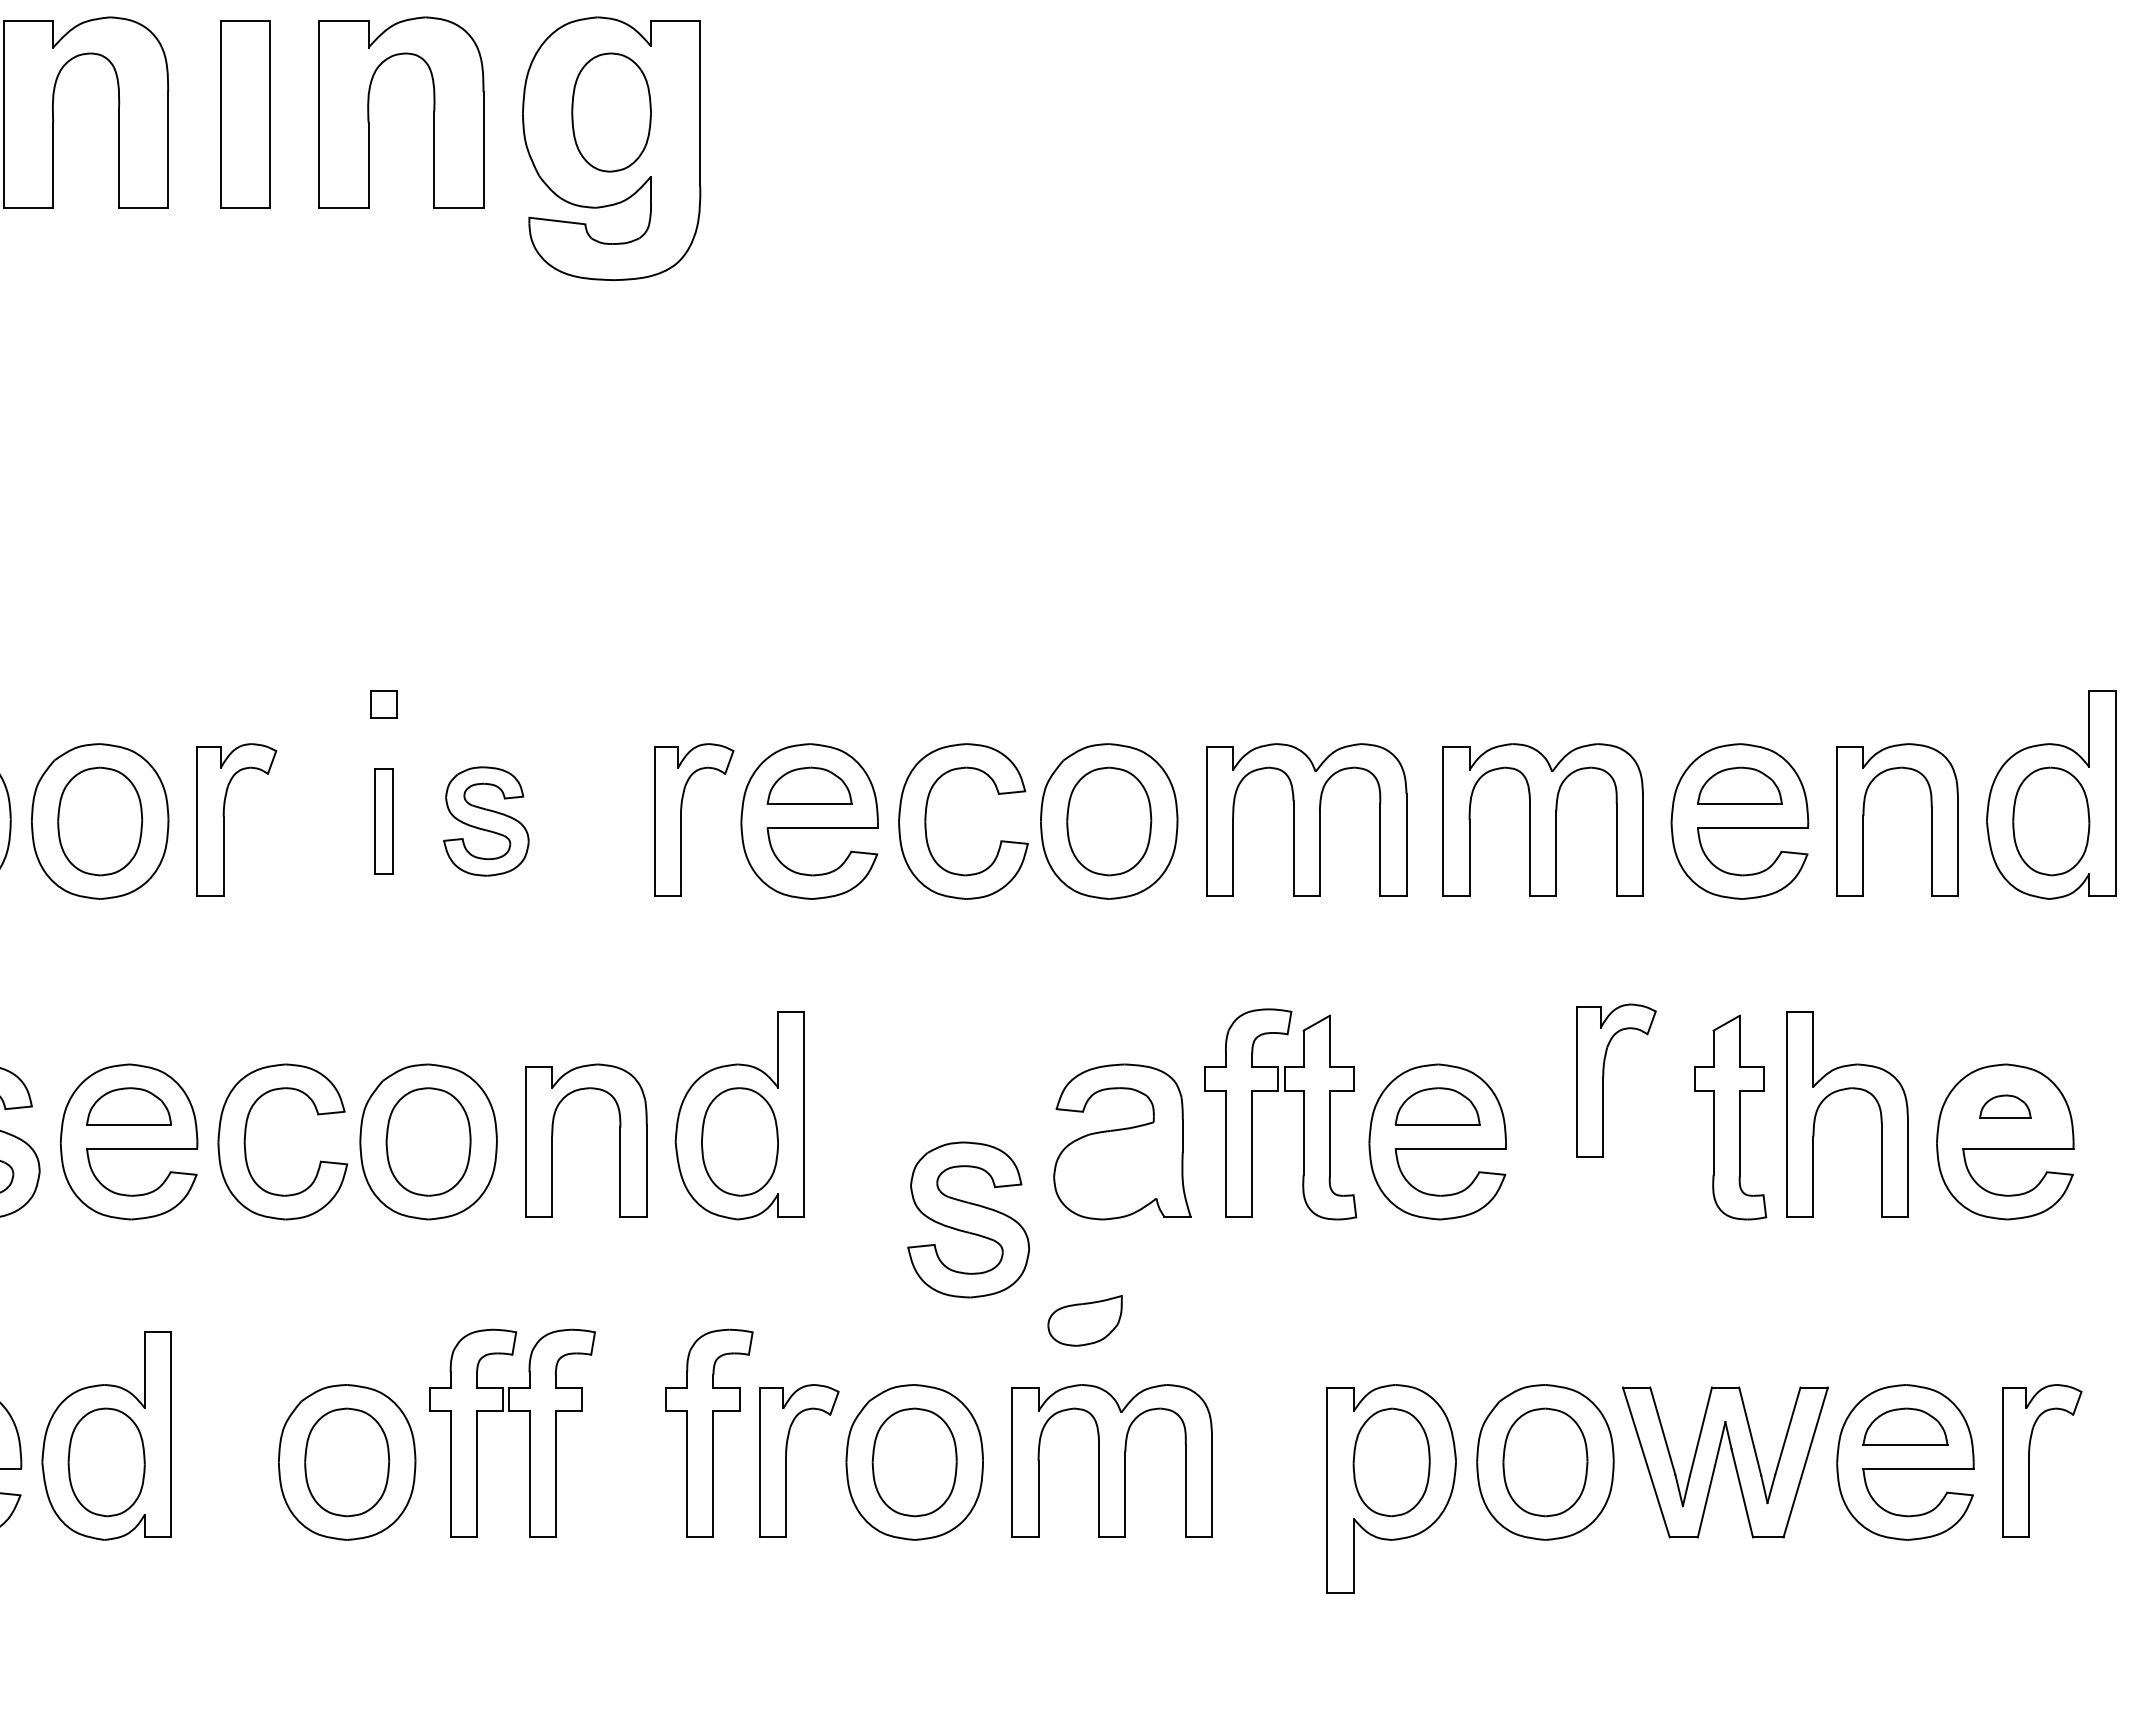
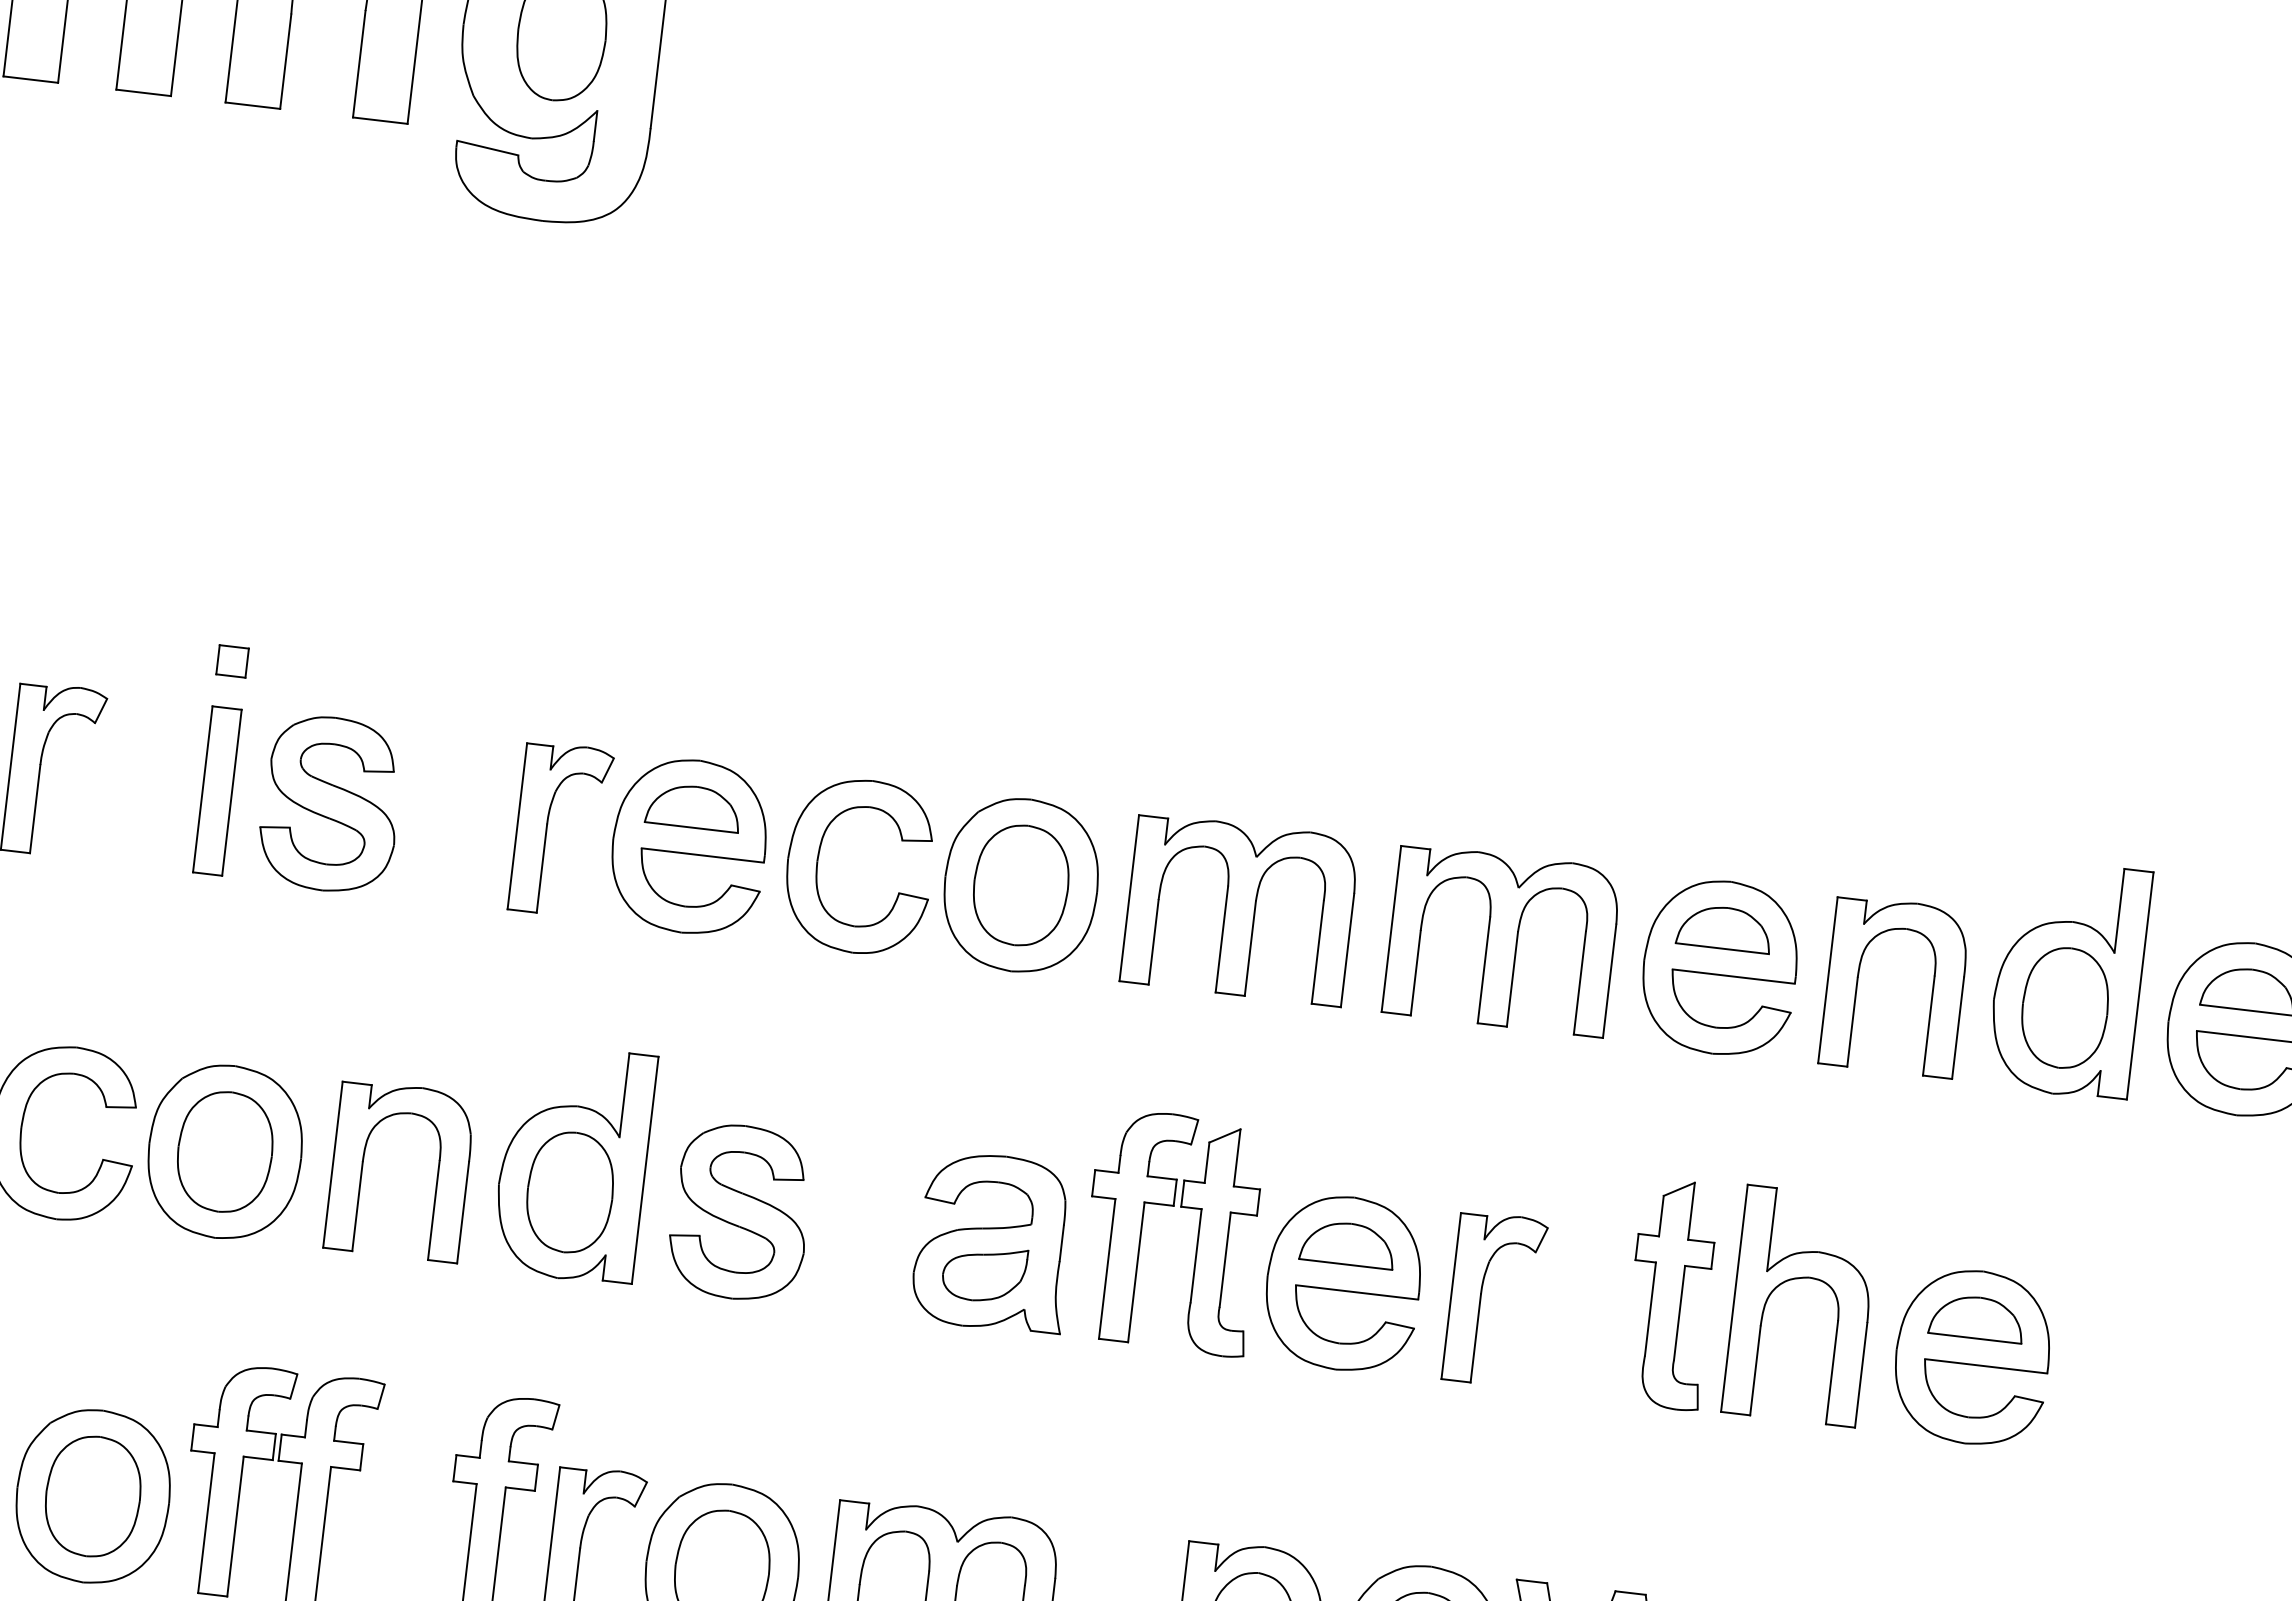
part: (383, 821) -> (216, 790), size x1.43
part: (486, 821) -> (331, 804), size x1.43
part: (1604, 1076) -> (1482, 1293), moved
part: (2005, 1106) -> (1977, 1317), size x1.67
part: (968, 1219) -> (740, 1211), moved
part: (1084, 1320) -> (983, 1273), moved

